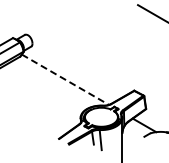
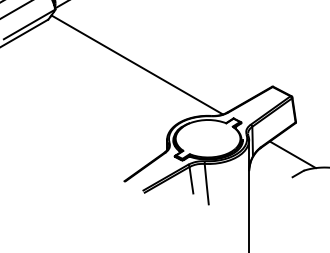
line: (65, 79) -> (137, 64), dashed -> solid

